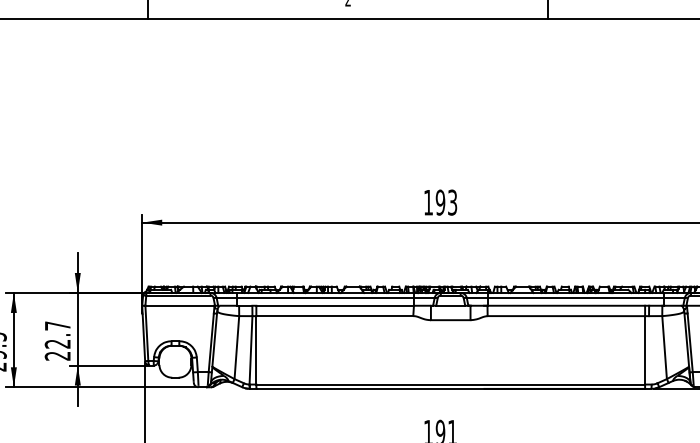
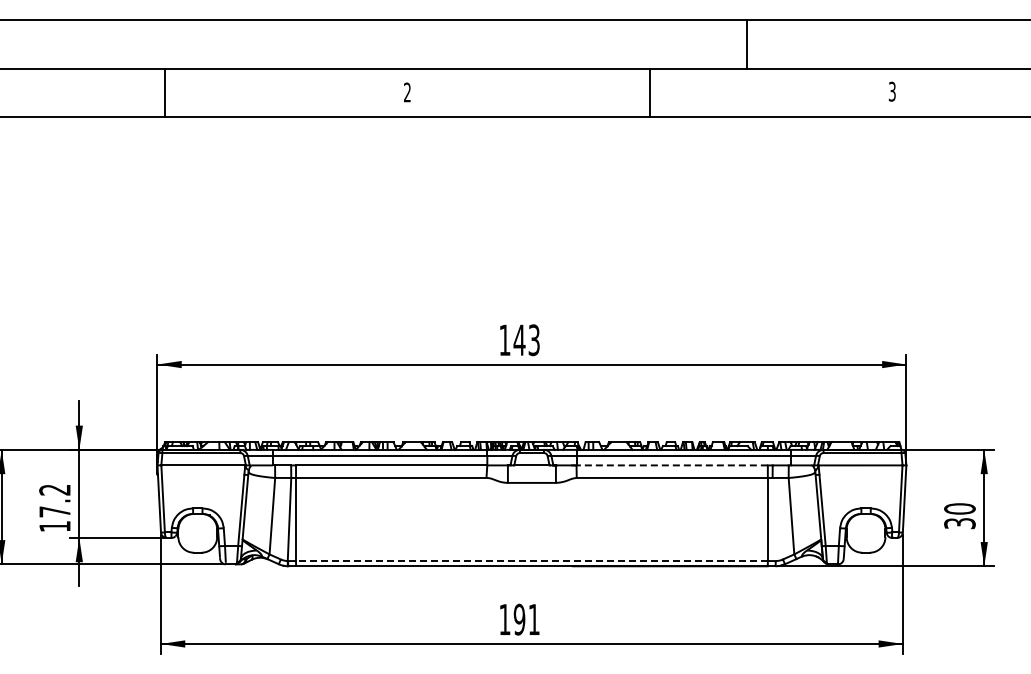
text: (440, 202) -> (519, 340), 193 -> 143
line: (566, 305) -> (672, 465), solid -> dashed
text: (57, 341) -> (54, 508), 22.7 -> 17.2
line: (450, 384) -> (531, 561), solid -> dashed

